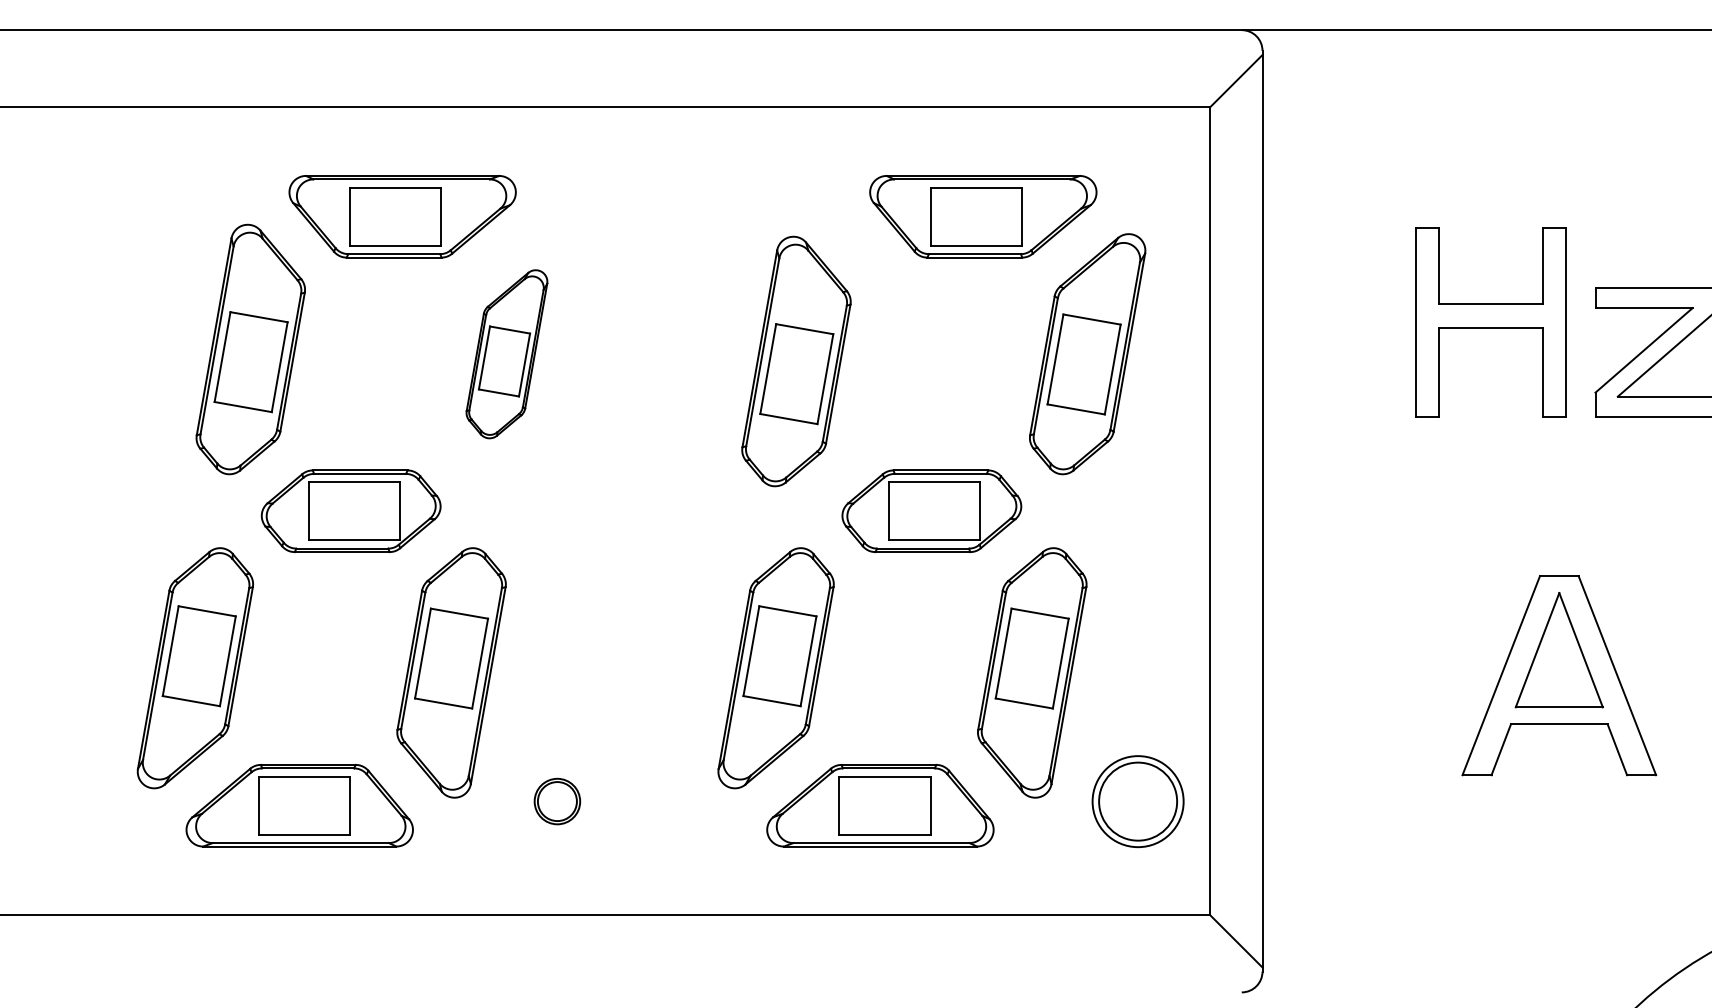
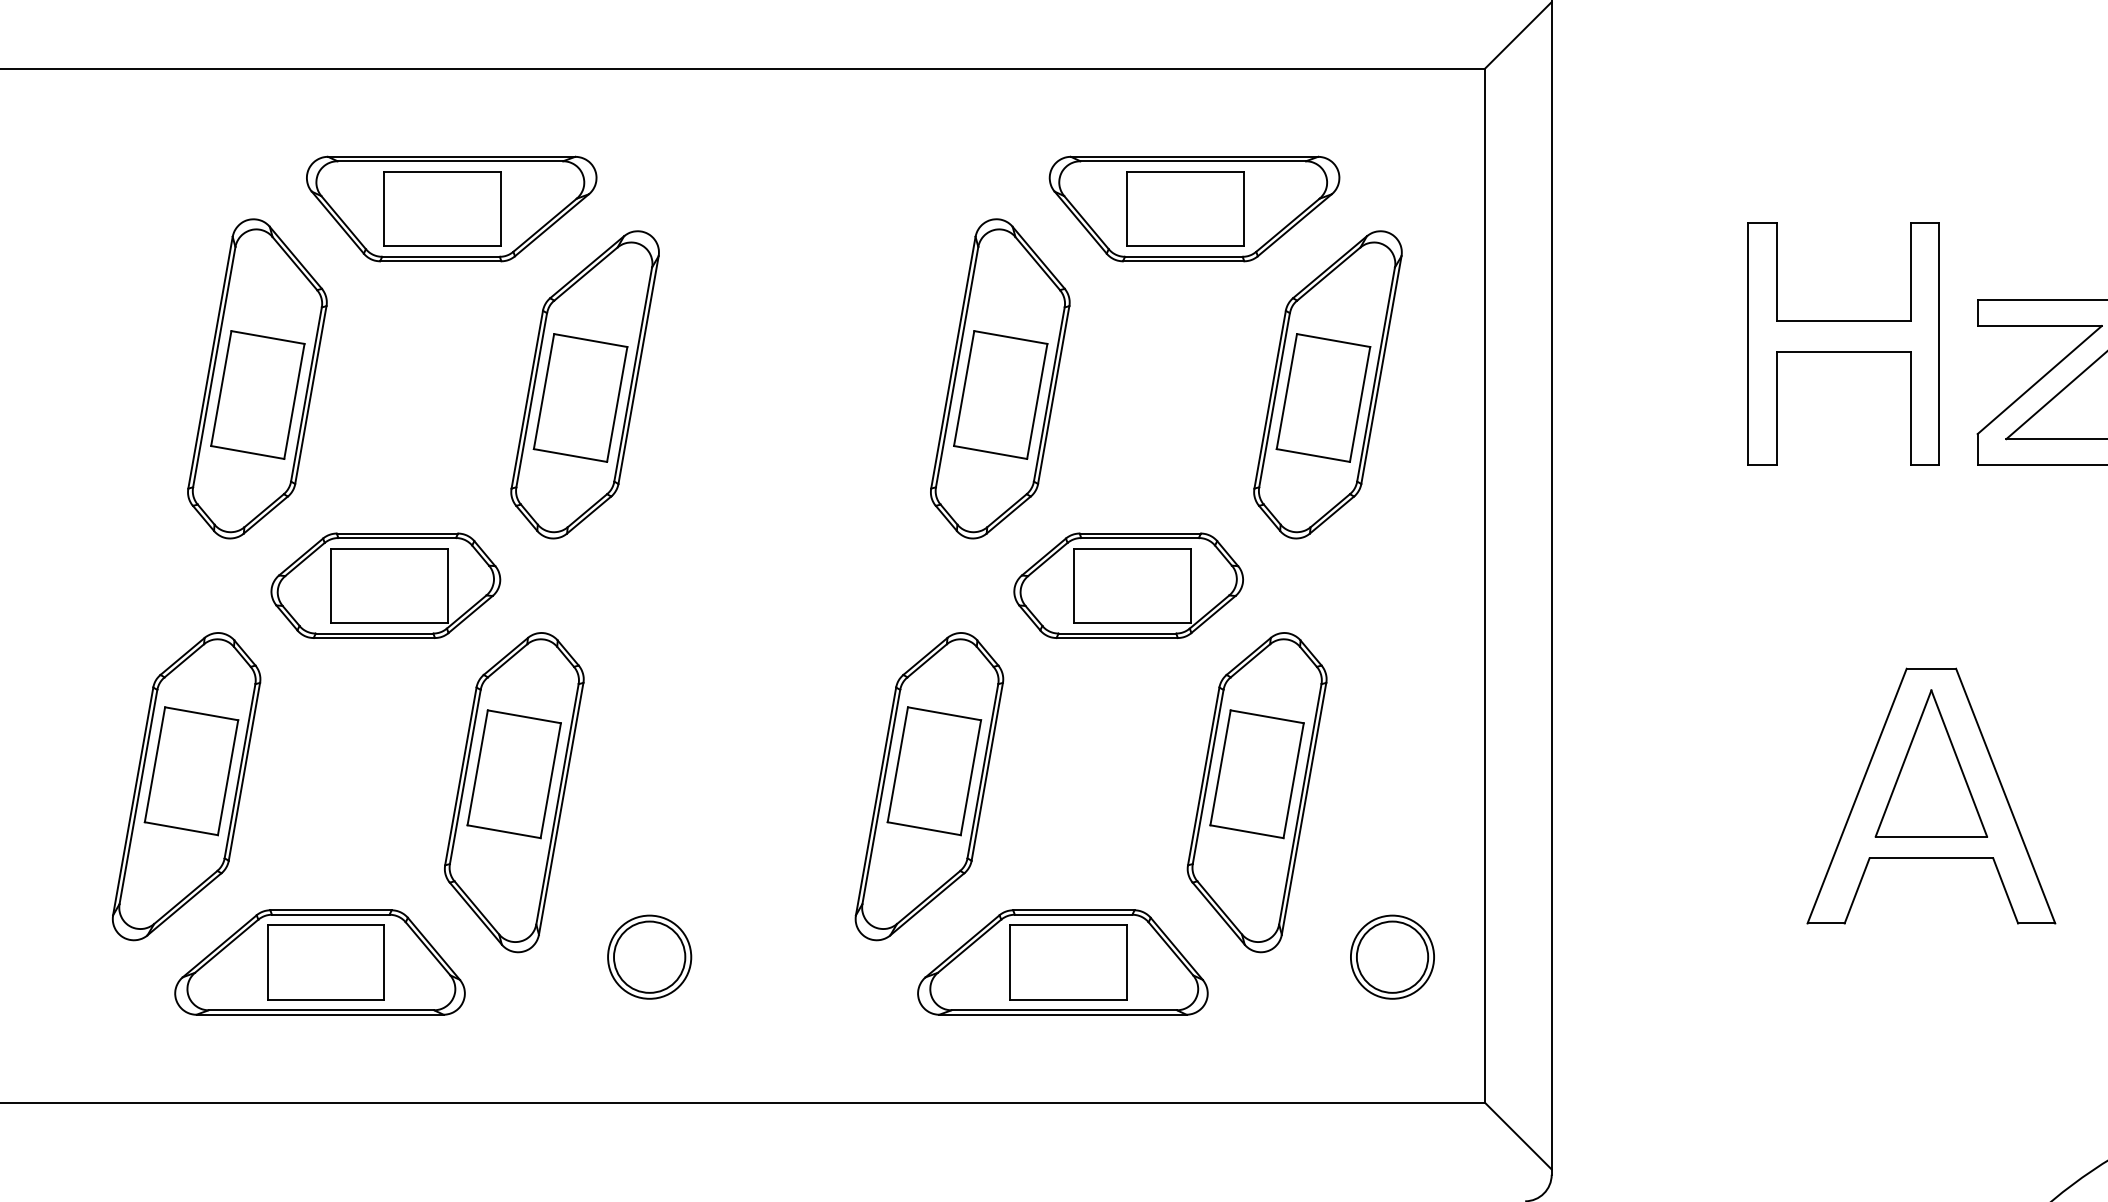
part: (506, 354) -> (584, 385), size x1.43
part: (796, 361) -> (1000, 378), moved
part: (557, 801) -> (649, 957), size x1.43
part: (1137, 801) -> (1391, 957), size x0.71

